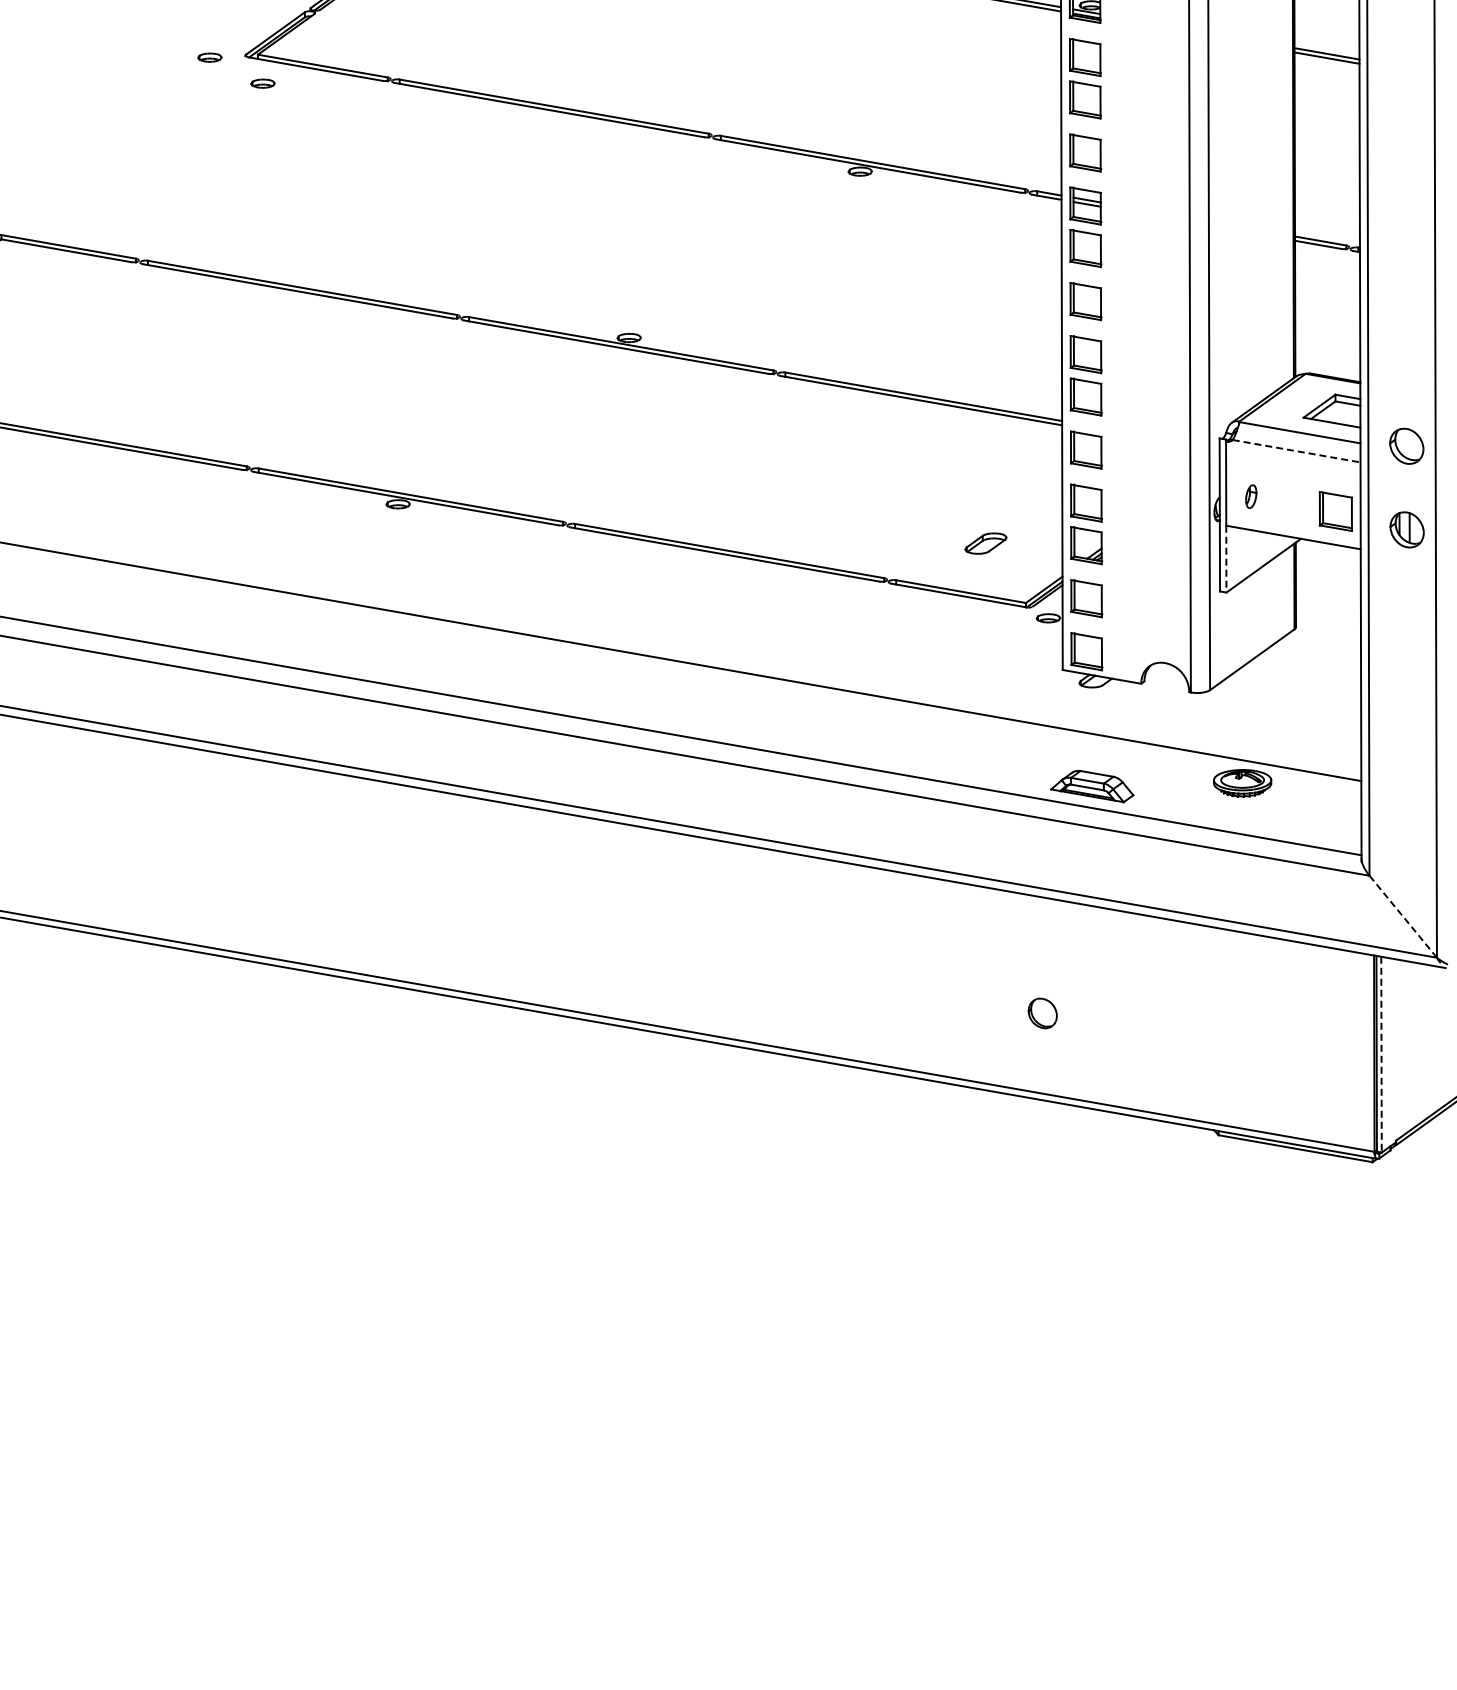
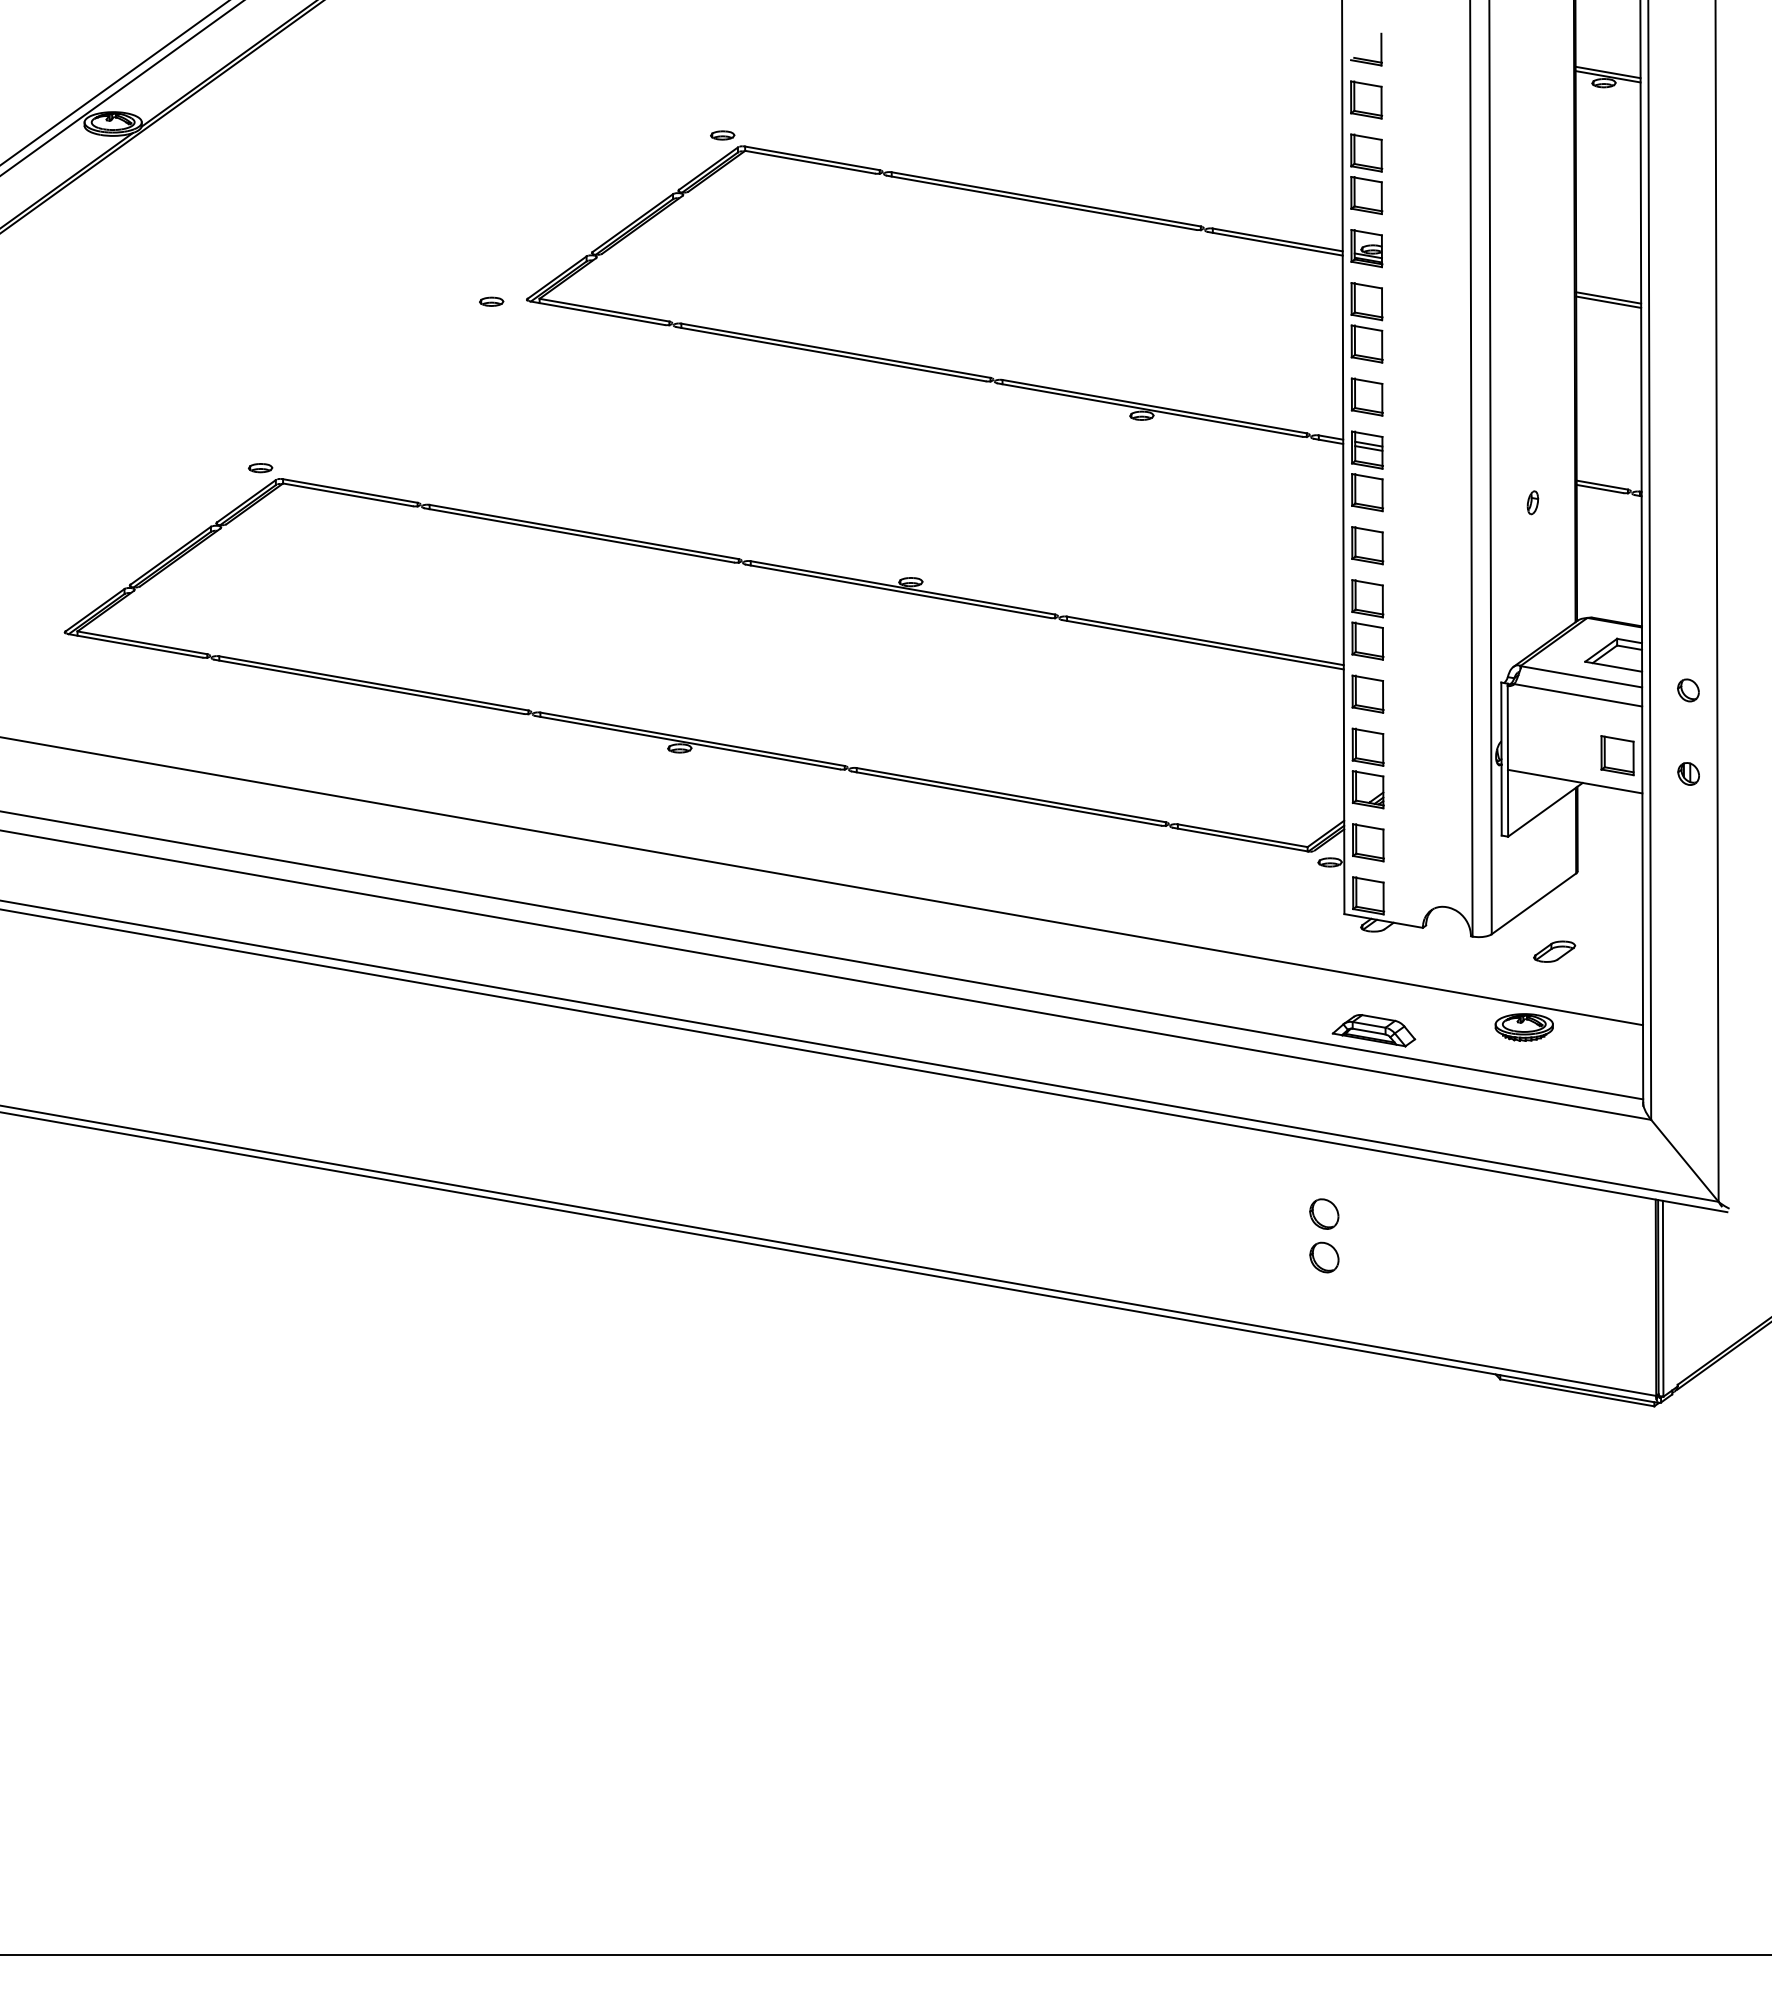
part: (262, 83) -> (544, 327), removed
part: (1406, 446) -> (1688, 690), size x0.62
line: (1296, 451) -> (1578, 695), dashed -> solid
part: (1250, 496) -> (1532, 502), moved
part: (1406, 529) -> (1688, 773), size x0.62
part: (985, 543) -> (1554, 951), moved
line: (1226, 559) -> (1508, 803), dashed -> solid
line: (1402, 916) -> (1684, 1160), dashed -> solid
part: (1042, 969) -> (1324, 1213), added
line: (1381, 1054) -> (1663, 1298), dashed -> solid

